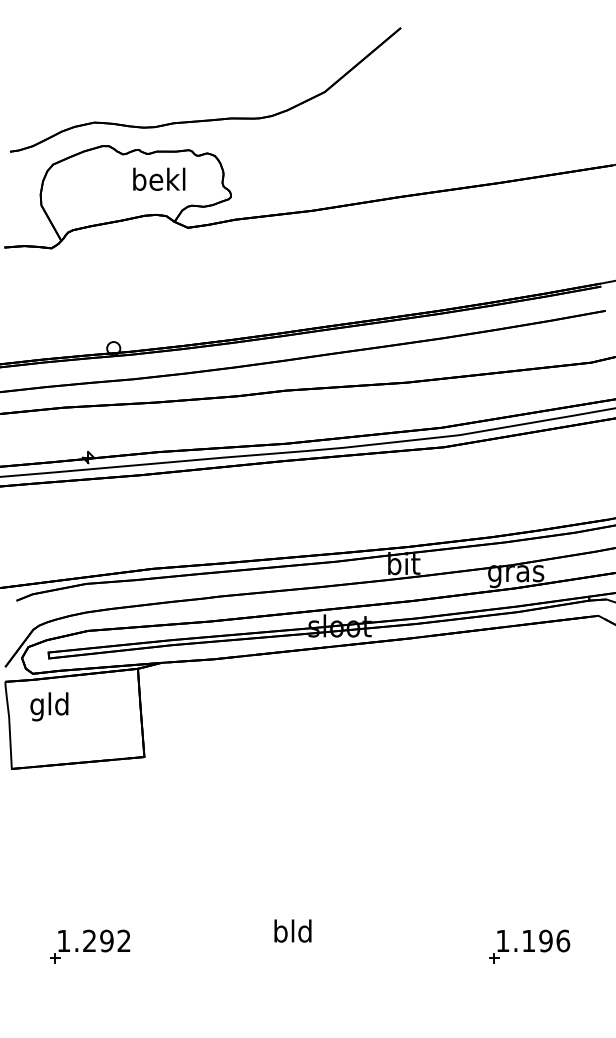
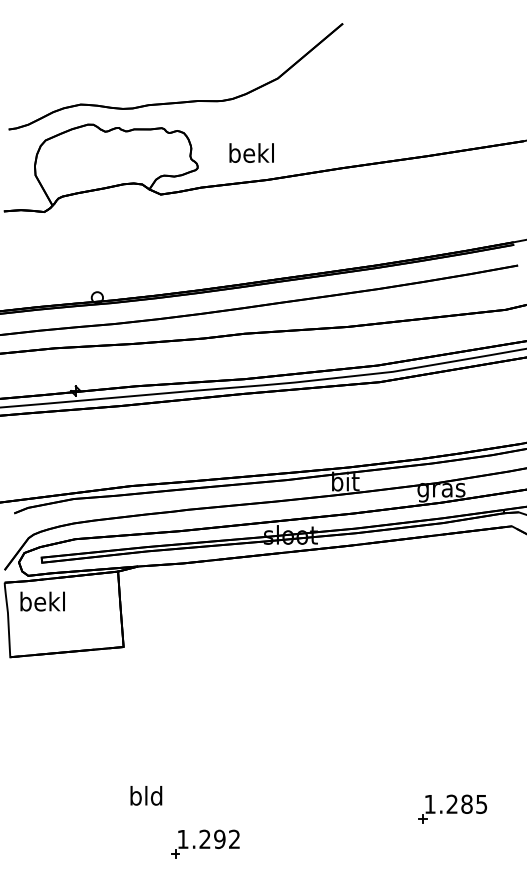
text: (159, 178) -> (251, 152), moved
text: (49, 706) -> (42, 603), gld -> bekl
text: (292, 930) -> (145, 795), moved
text: (546, 940) -> (467, 803), 1.196 -> 1.285
part: (90, 946) -> (205, 844), moved

